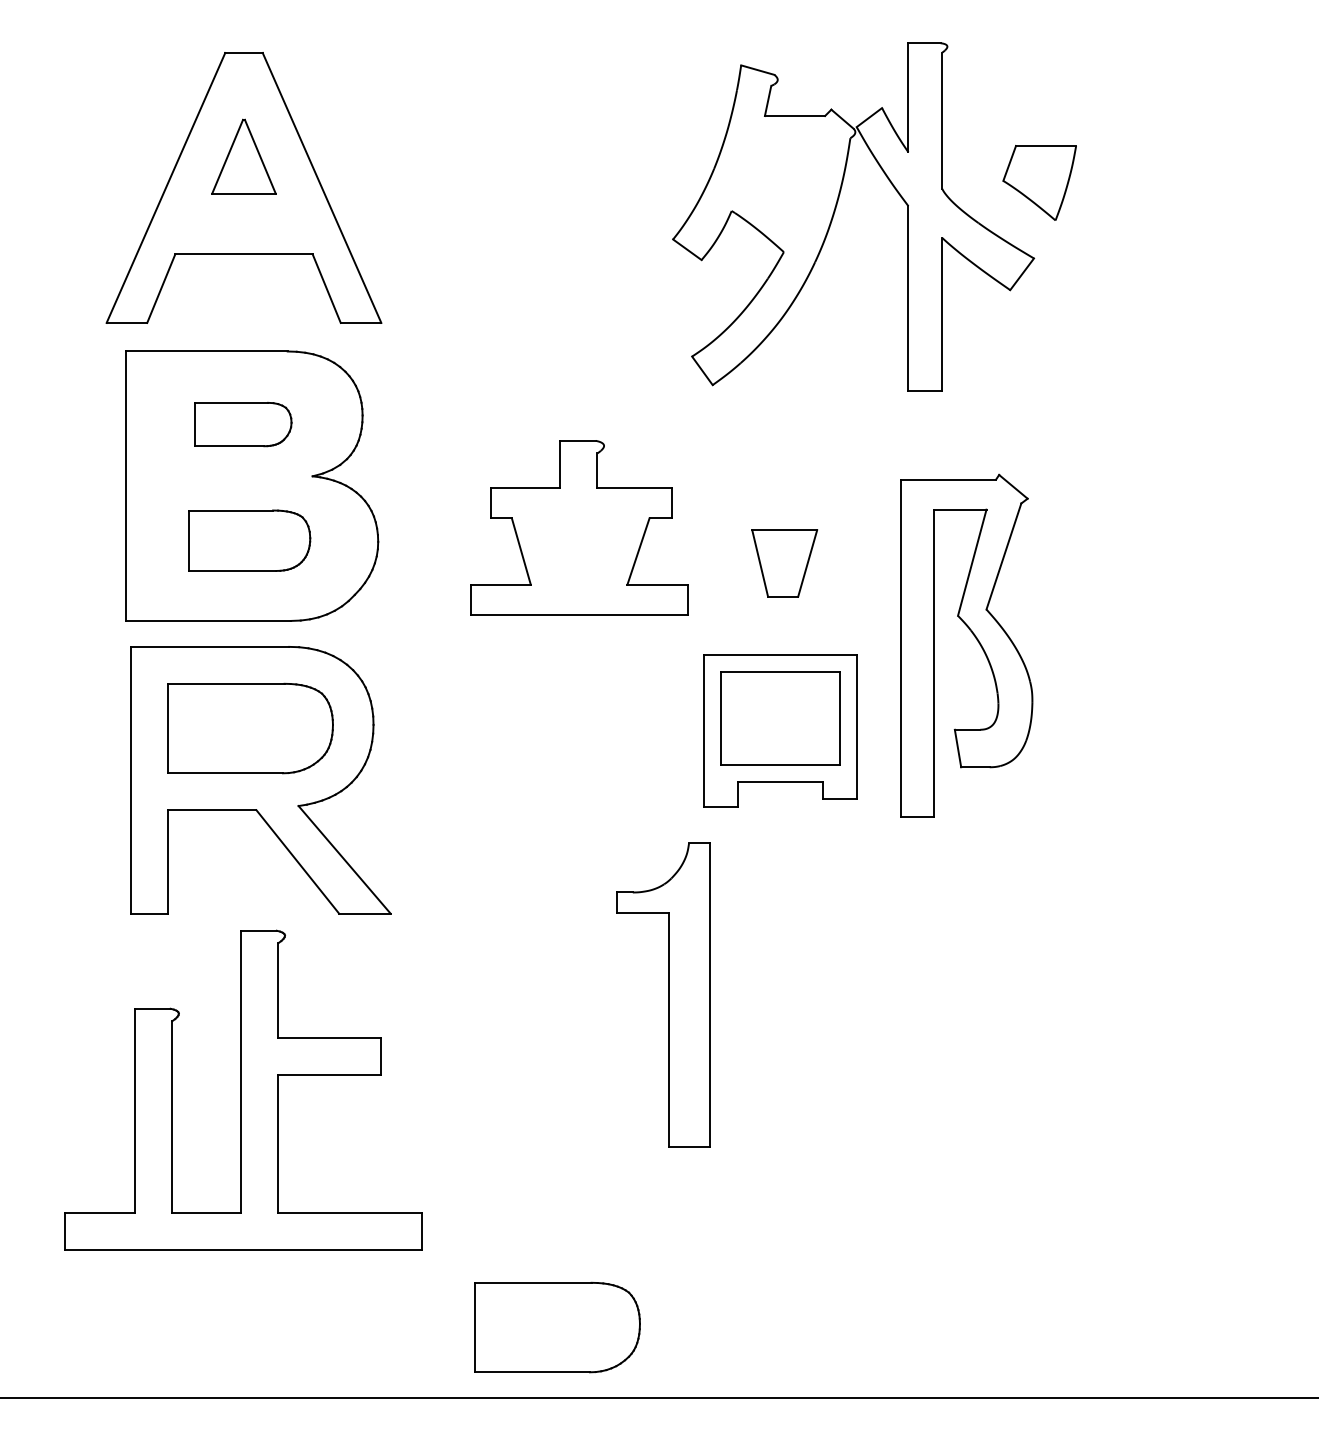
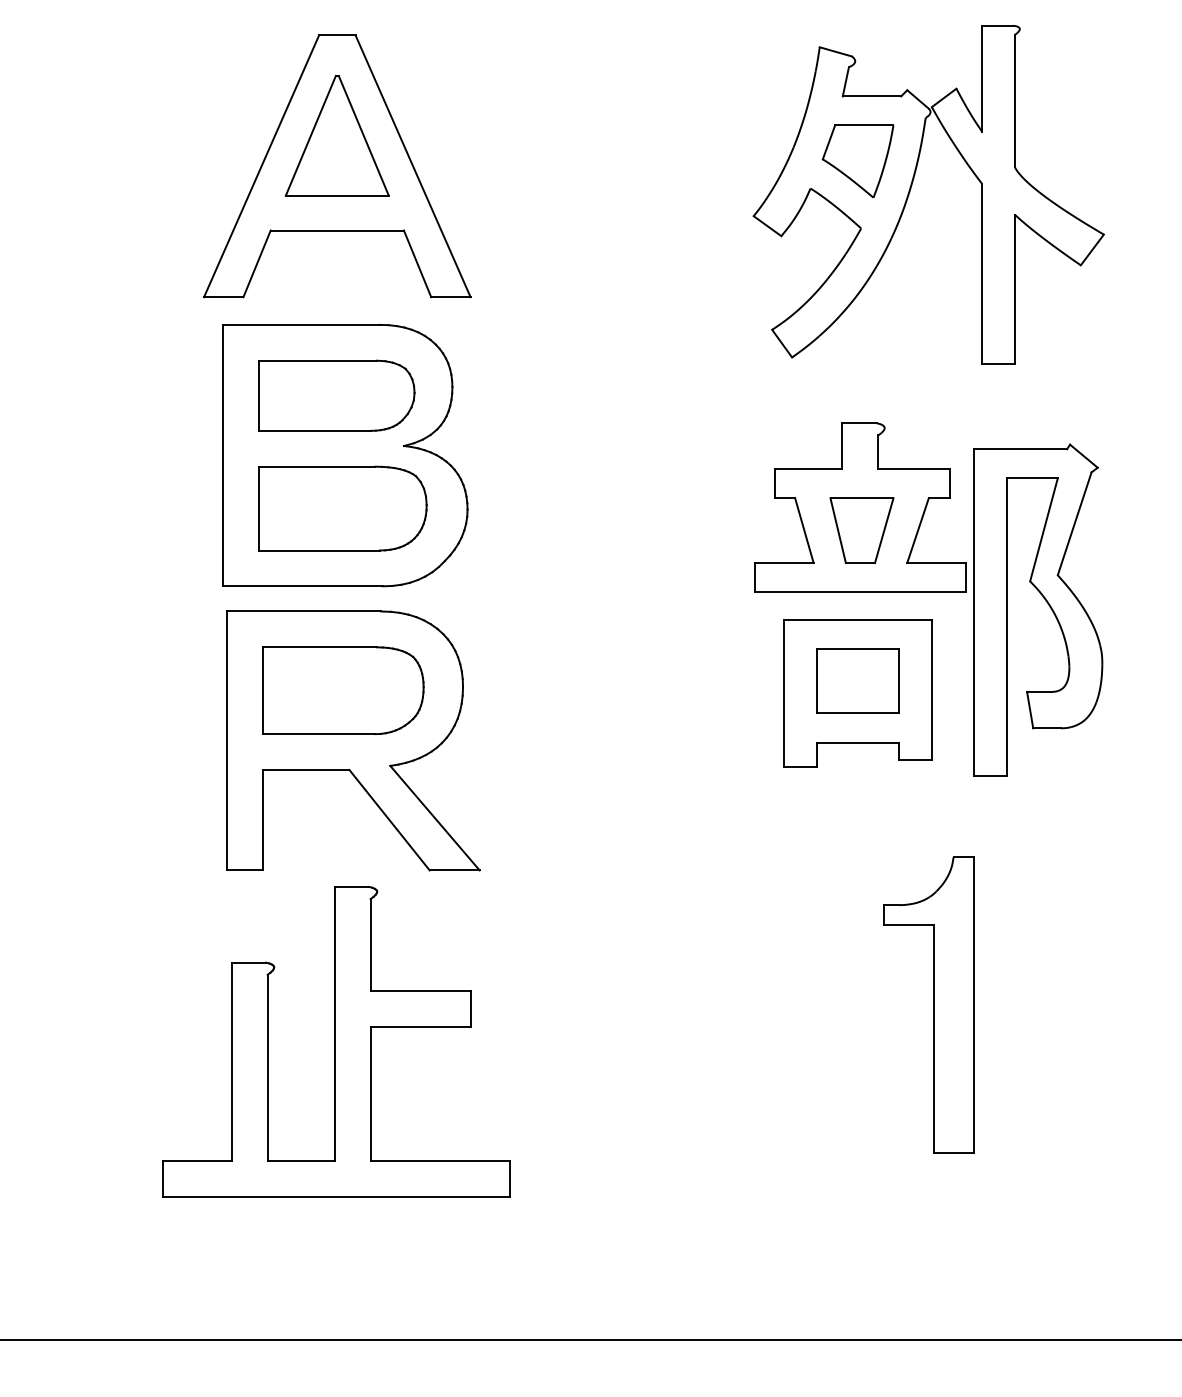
part: (243, 156) -> (336, 135), size x1.67
part: (1039, 182) -> (857, 160), moved
part: (243, 424) -> (336, 395), size x1.67
part: (579, 527) -> (860, 507), moved
part: (249, 540) -> (342, 508), size x1.43
part: (780, 718) -> (857, 680), size x0.71
part: (663, 994) -> (928, 1004), moved
part: (557, 1327) -> (641, 1271), removed

